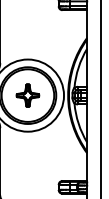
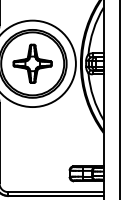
part: (27, 95) -> (32, 63), size x1.43

